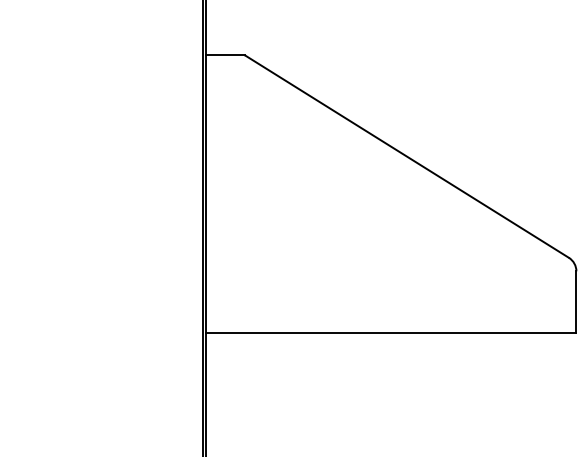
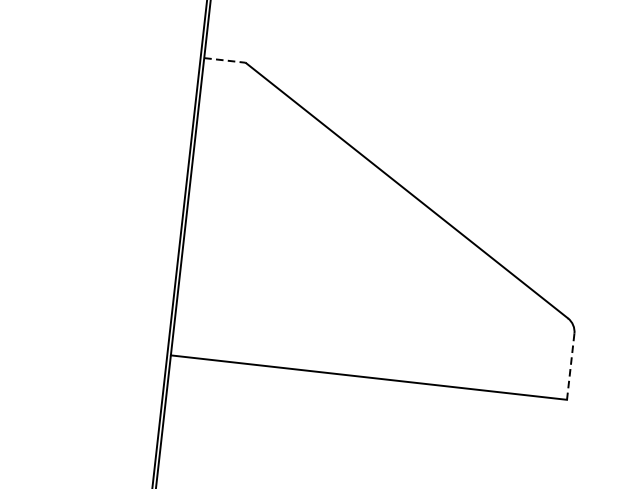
line: (226, 55) -> (225, 60), solid -> dashed
line: (576, 302) -> (570, 367), solid -> dashed

